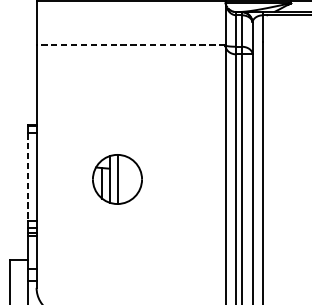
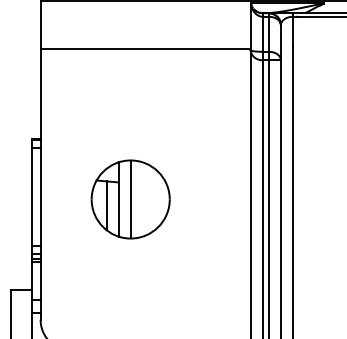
line: (130, 44) -> (145, 49), dashed -> solid
line: (28, 176) -> (31, 196), dashed -> solid
part: (117, 179) -> (130, 199), size x1.43

